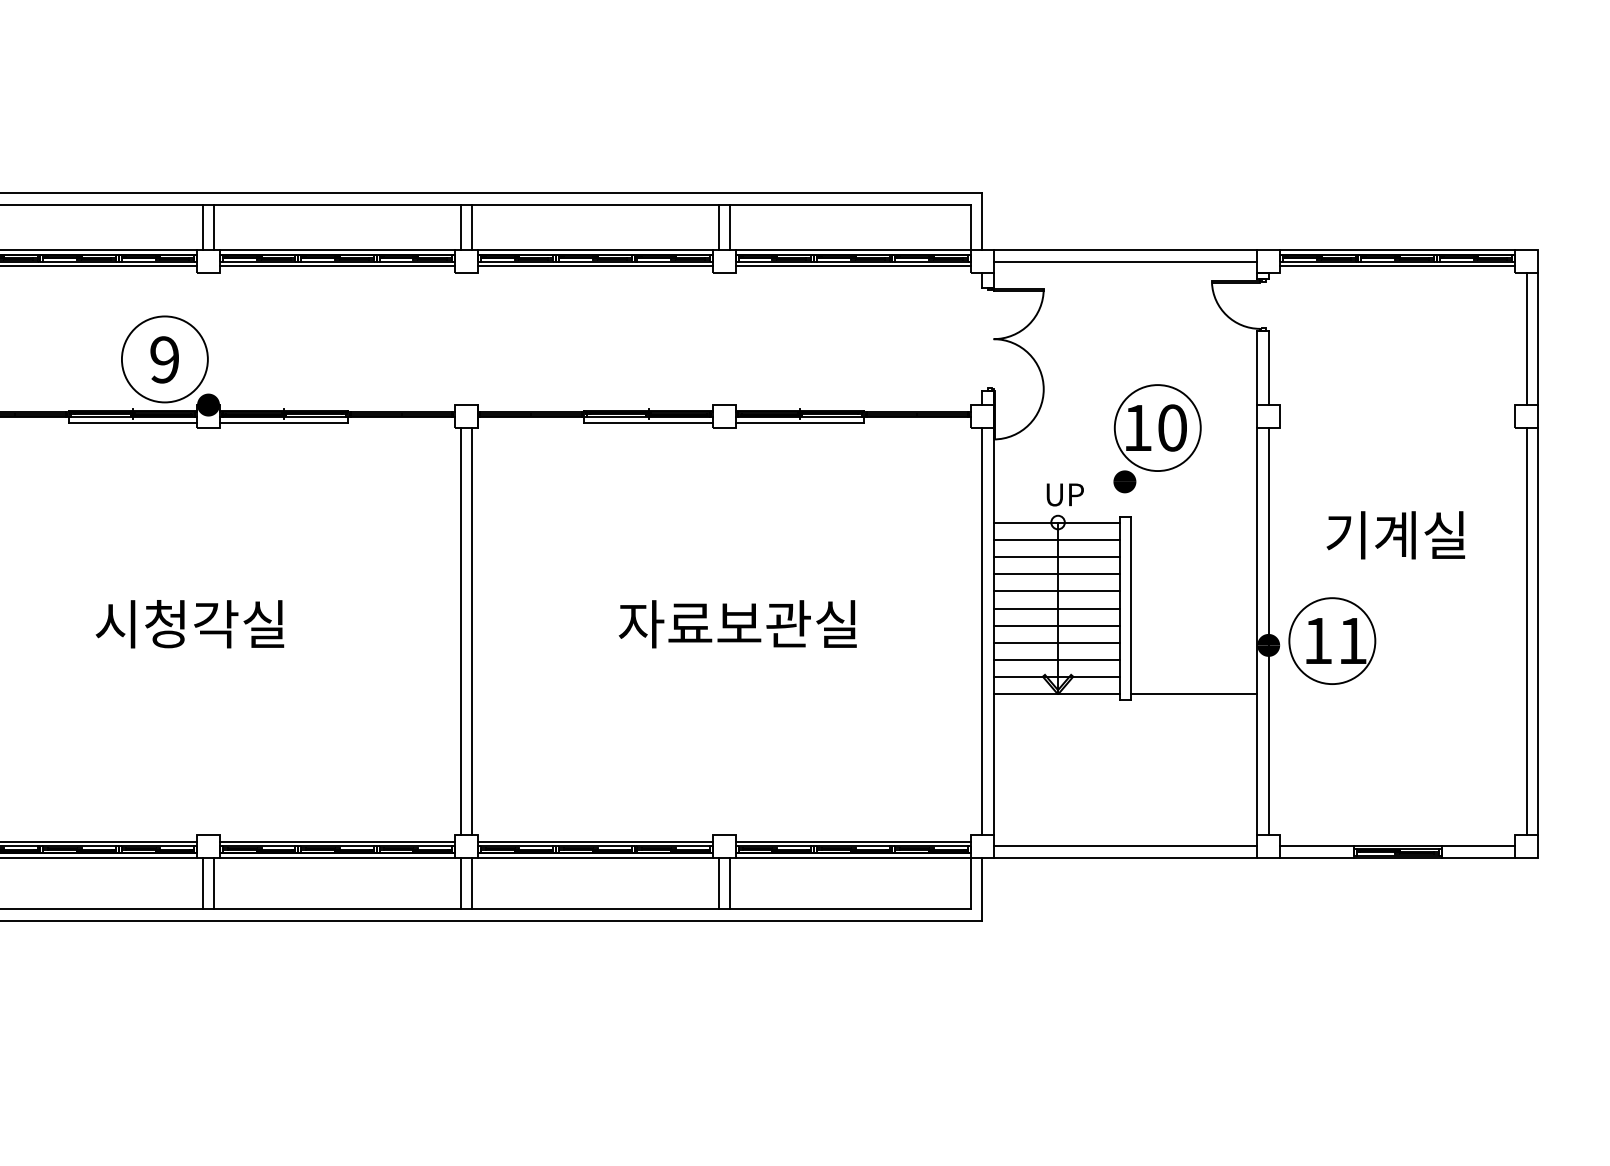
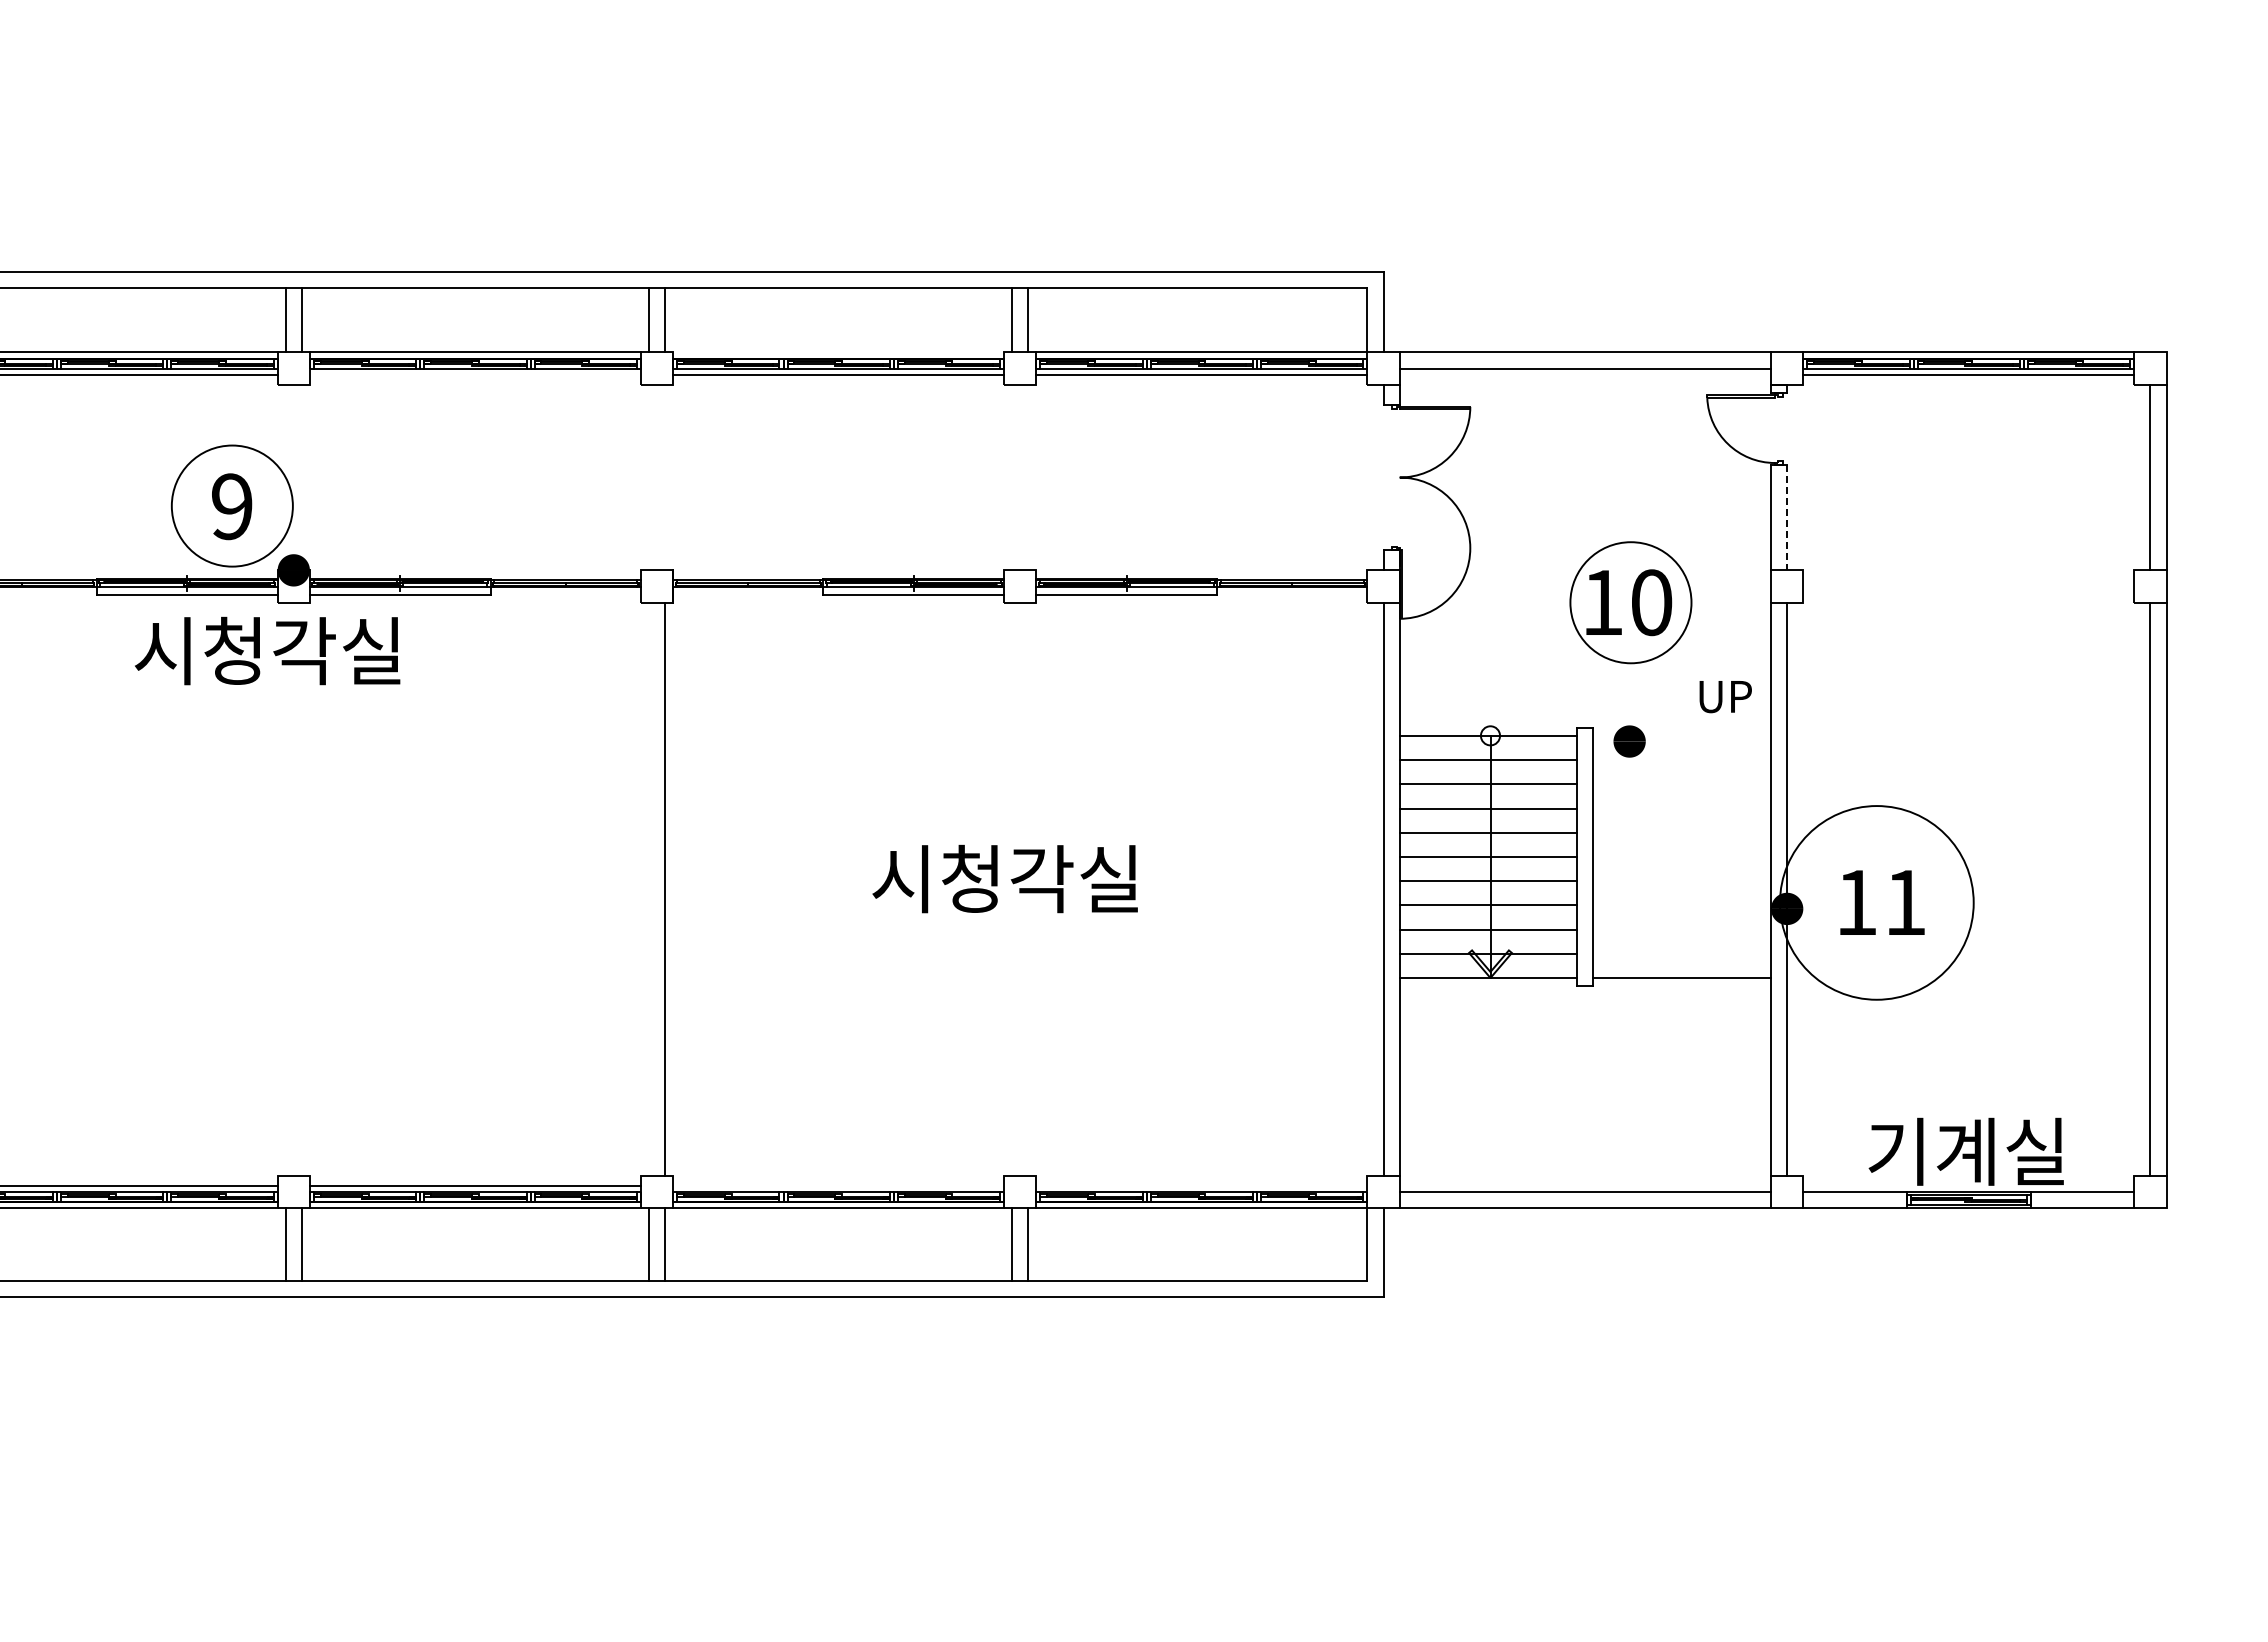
line: (595, 250) -> (838, 352), removed
line: (336, 266) -> (474, 374), removed
line: (1268, 368) -> (1787, 518), solid -> dashed
part: (1124, 481) -> (1629, 741), moved
text: (1065, 495) -> (1725, 697), moved
text: (1395, 535) -> (1965, 1151), moved
text: (189, 623) -> (267, 650), moved
text: (737, 623) -> (1038, 878), 자료보관실 -> 시청각실
line: (460, 630) -> (648, 888), removed
circle: (1332, 640) -> (1876, 902), size x1.6
line: (595, 841) -> (838, 1185), removed
line: (852, 841) -> (1201, 1185), removed

